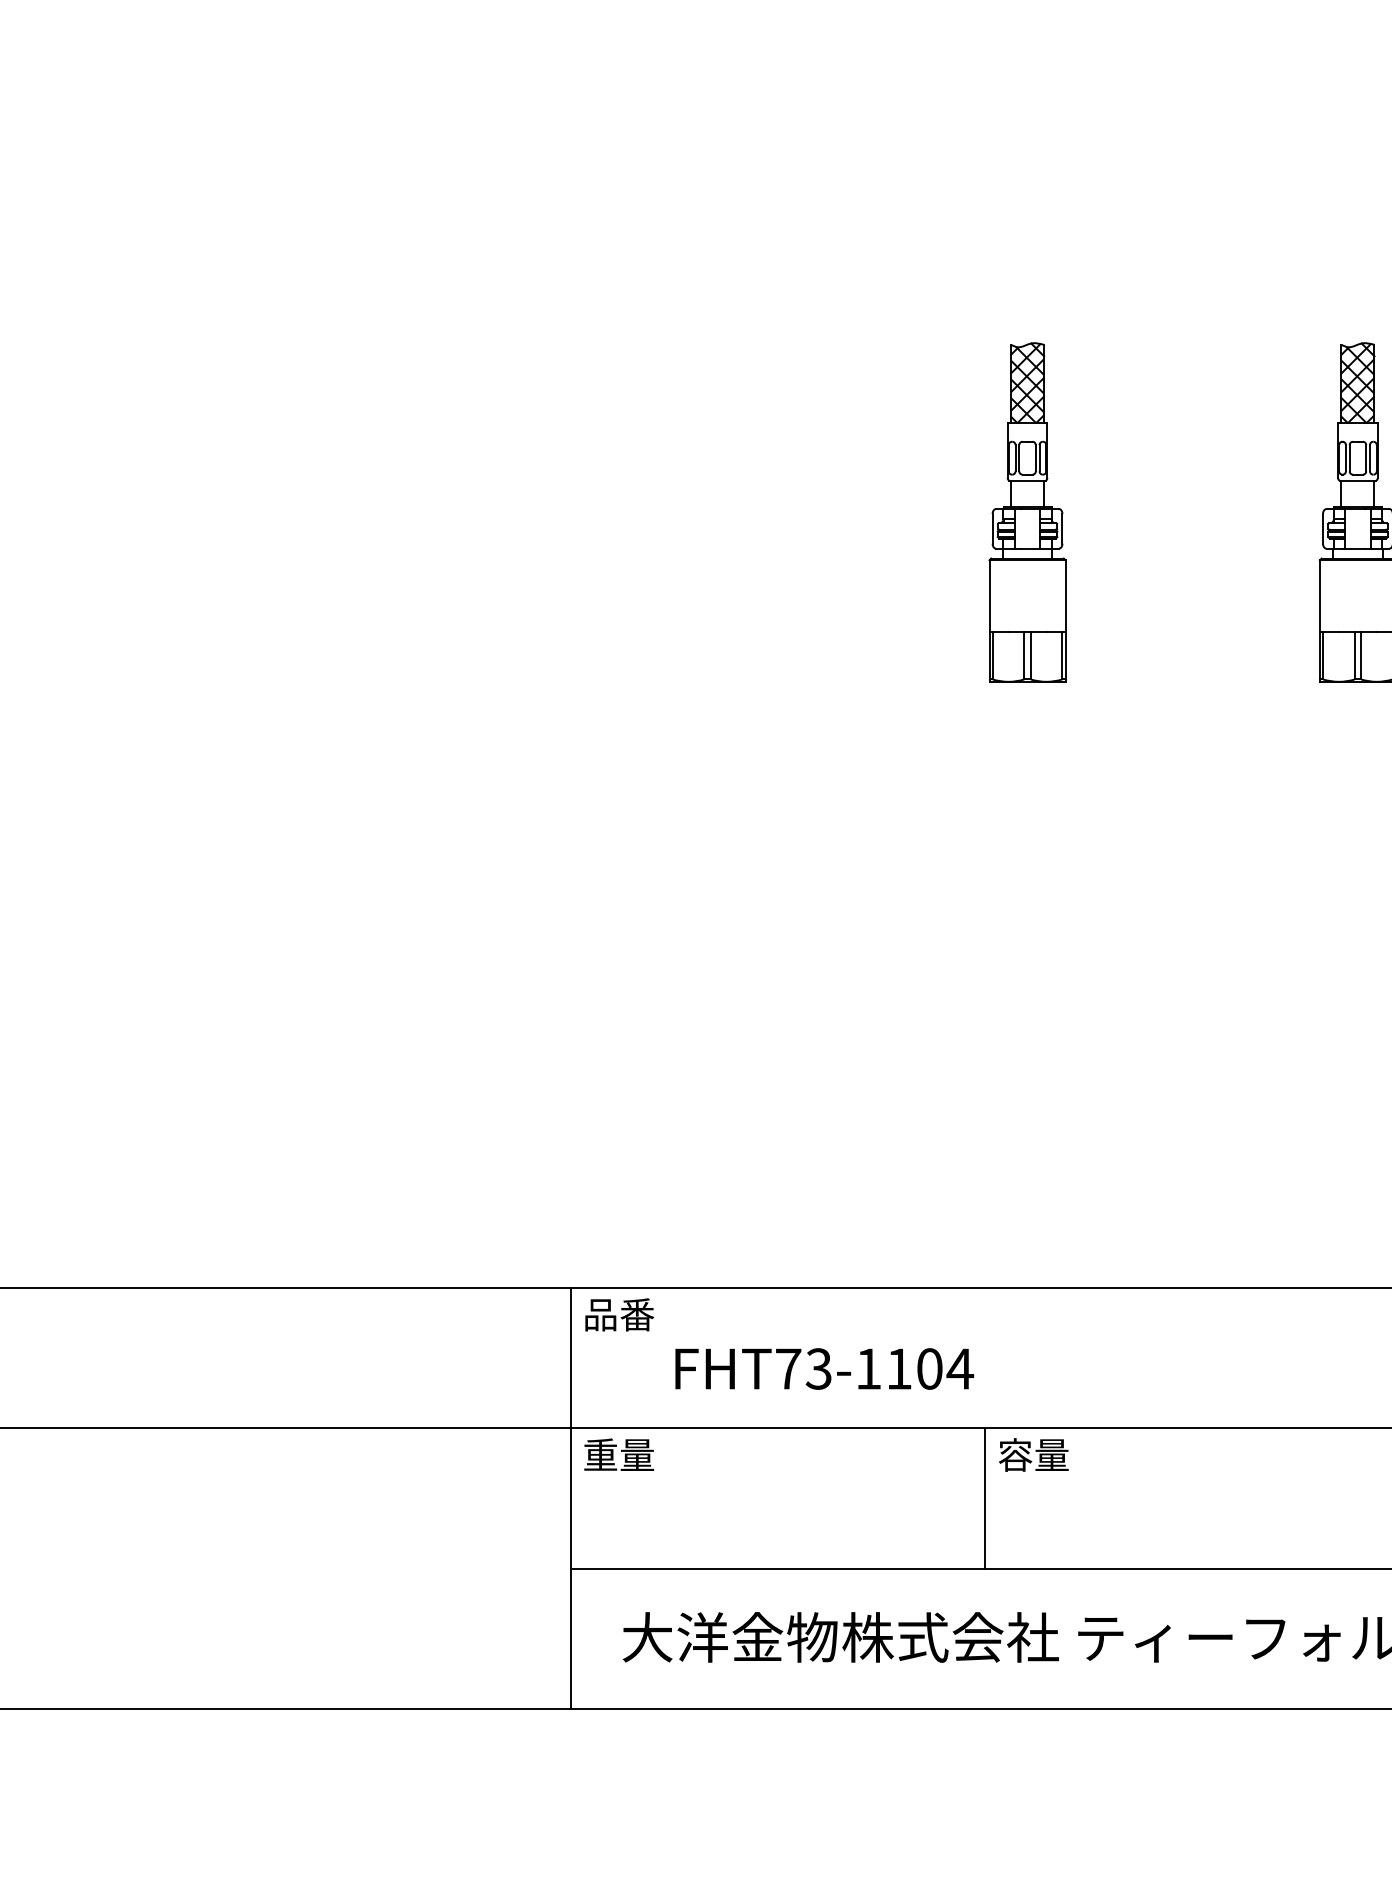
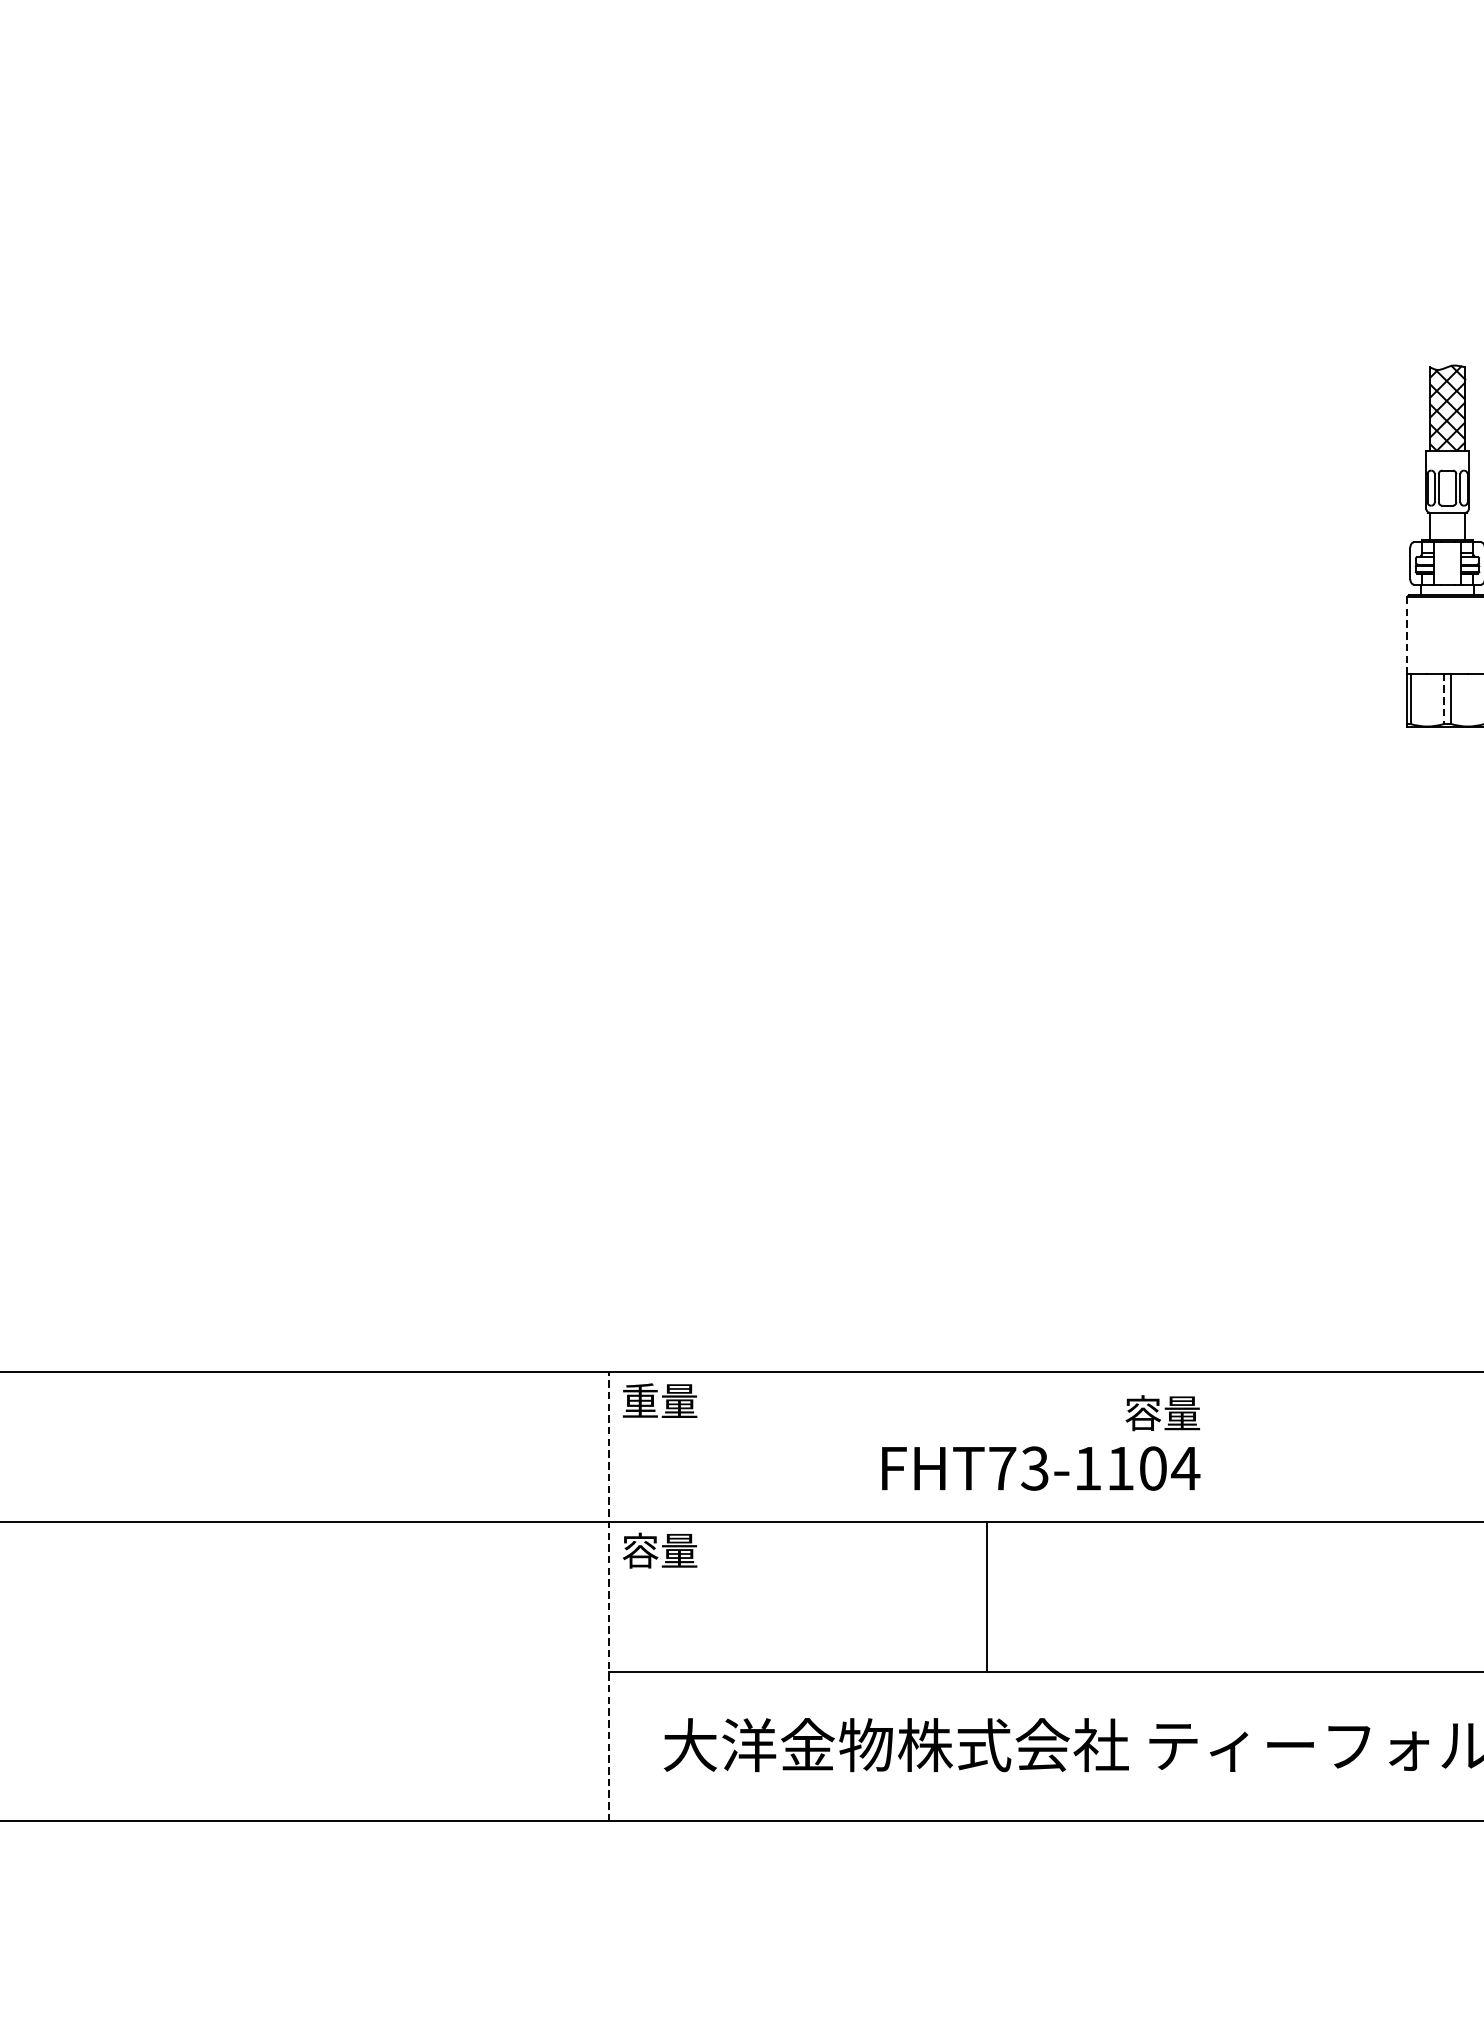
part: (1027, 512) -> (1095, 546), removed
line: (1319, 596) -> (1406, 635), solid -> dashed
line: (1354, 655) -> (1443, 698), solid -> dashed
text: (619, 1314) -> (660, 1400), 品番 -> 重量
text: (824, 1368) -> (1040, 1468), moved
text: (600, 1454) -> (640, 1550), 重量 -> 容量
text: (1033, 1454) -> (1162, 1412), moved
line: (570, 1498) -> (608, 1597), solid -> dashed
line: (985, 1498) -> (986, 1597), moved

